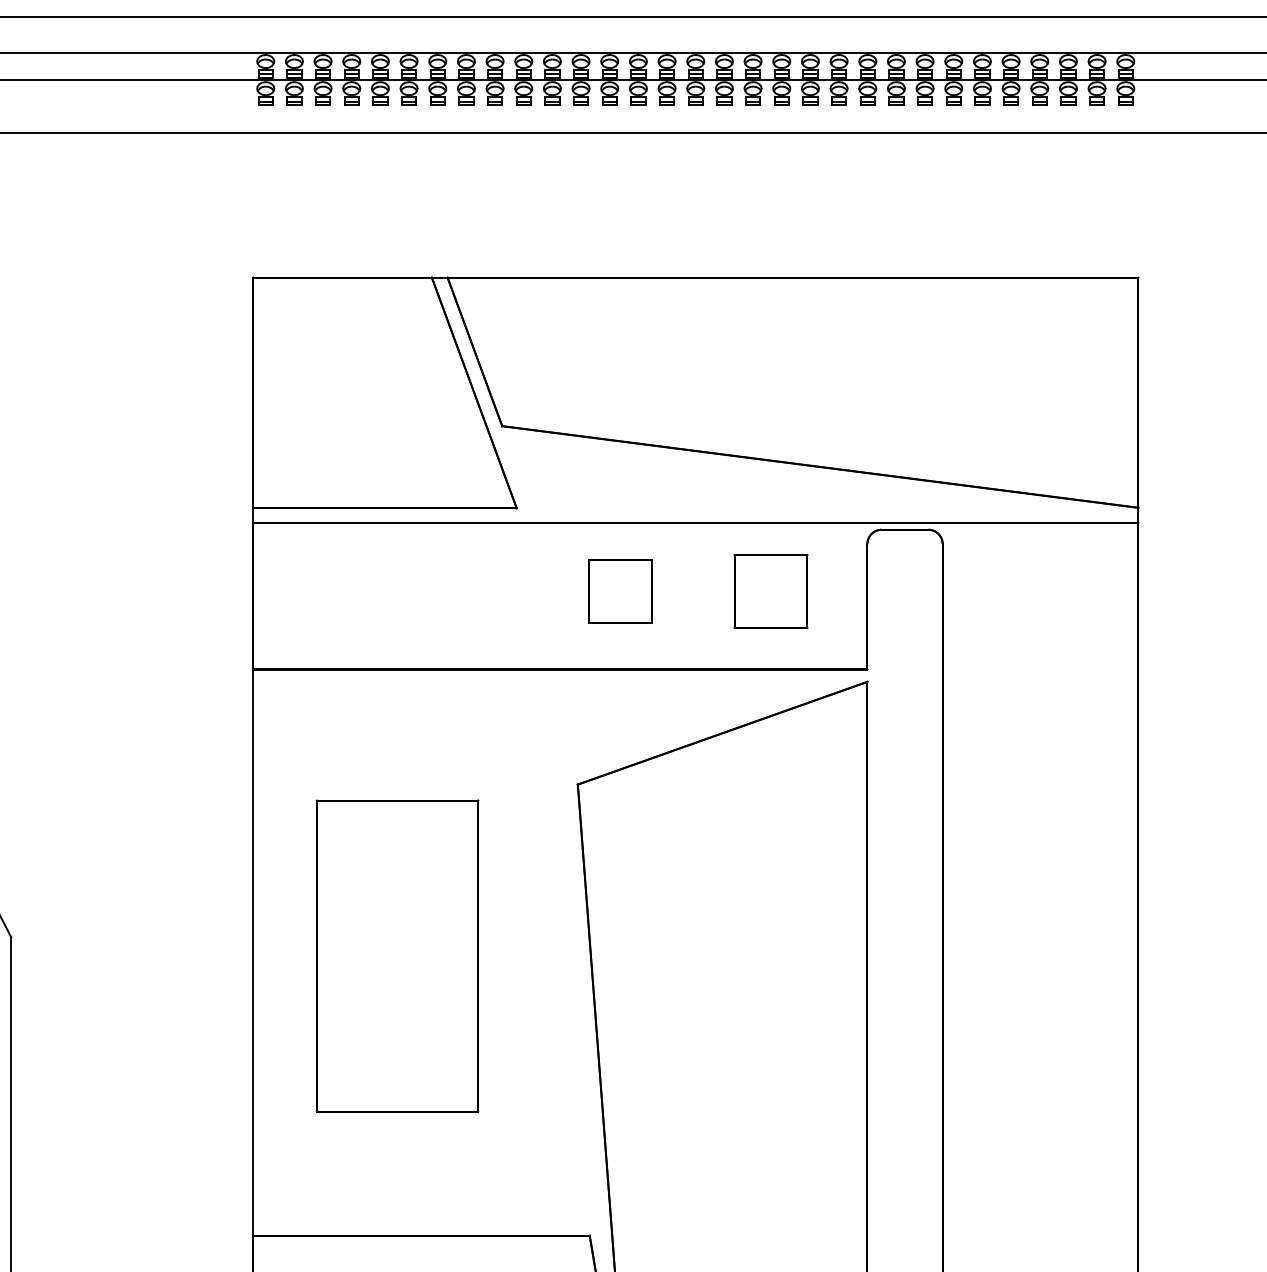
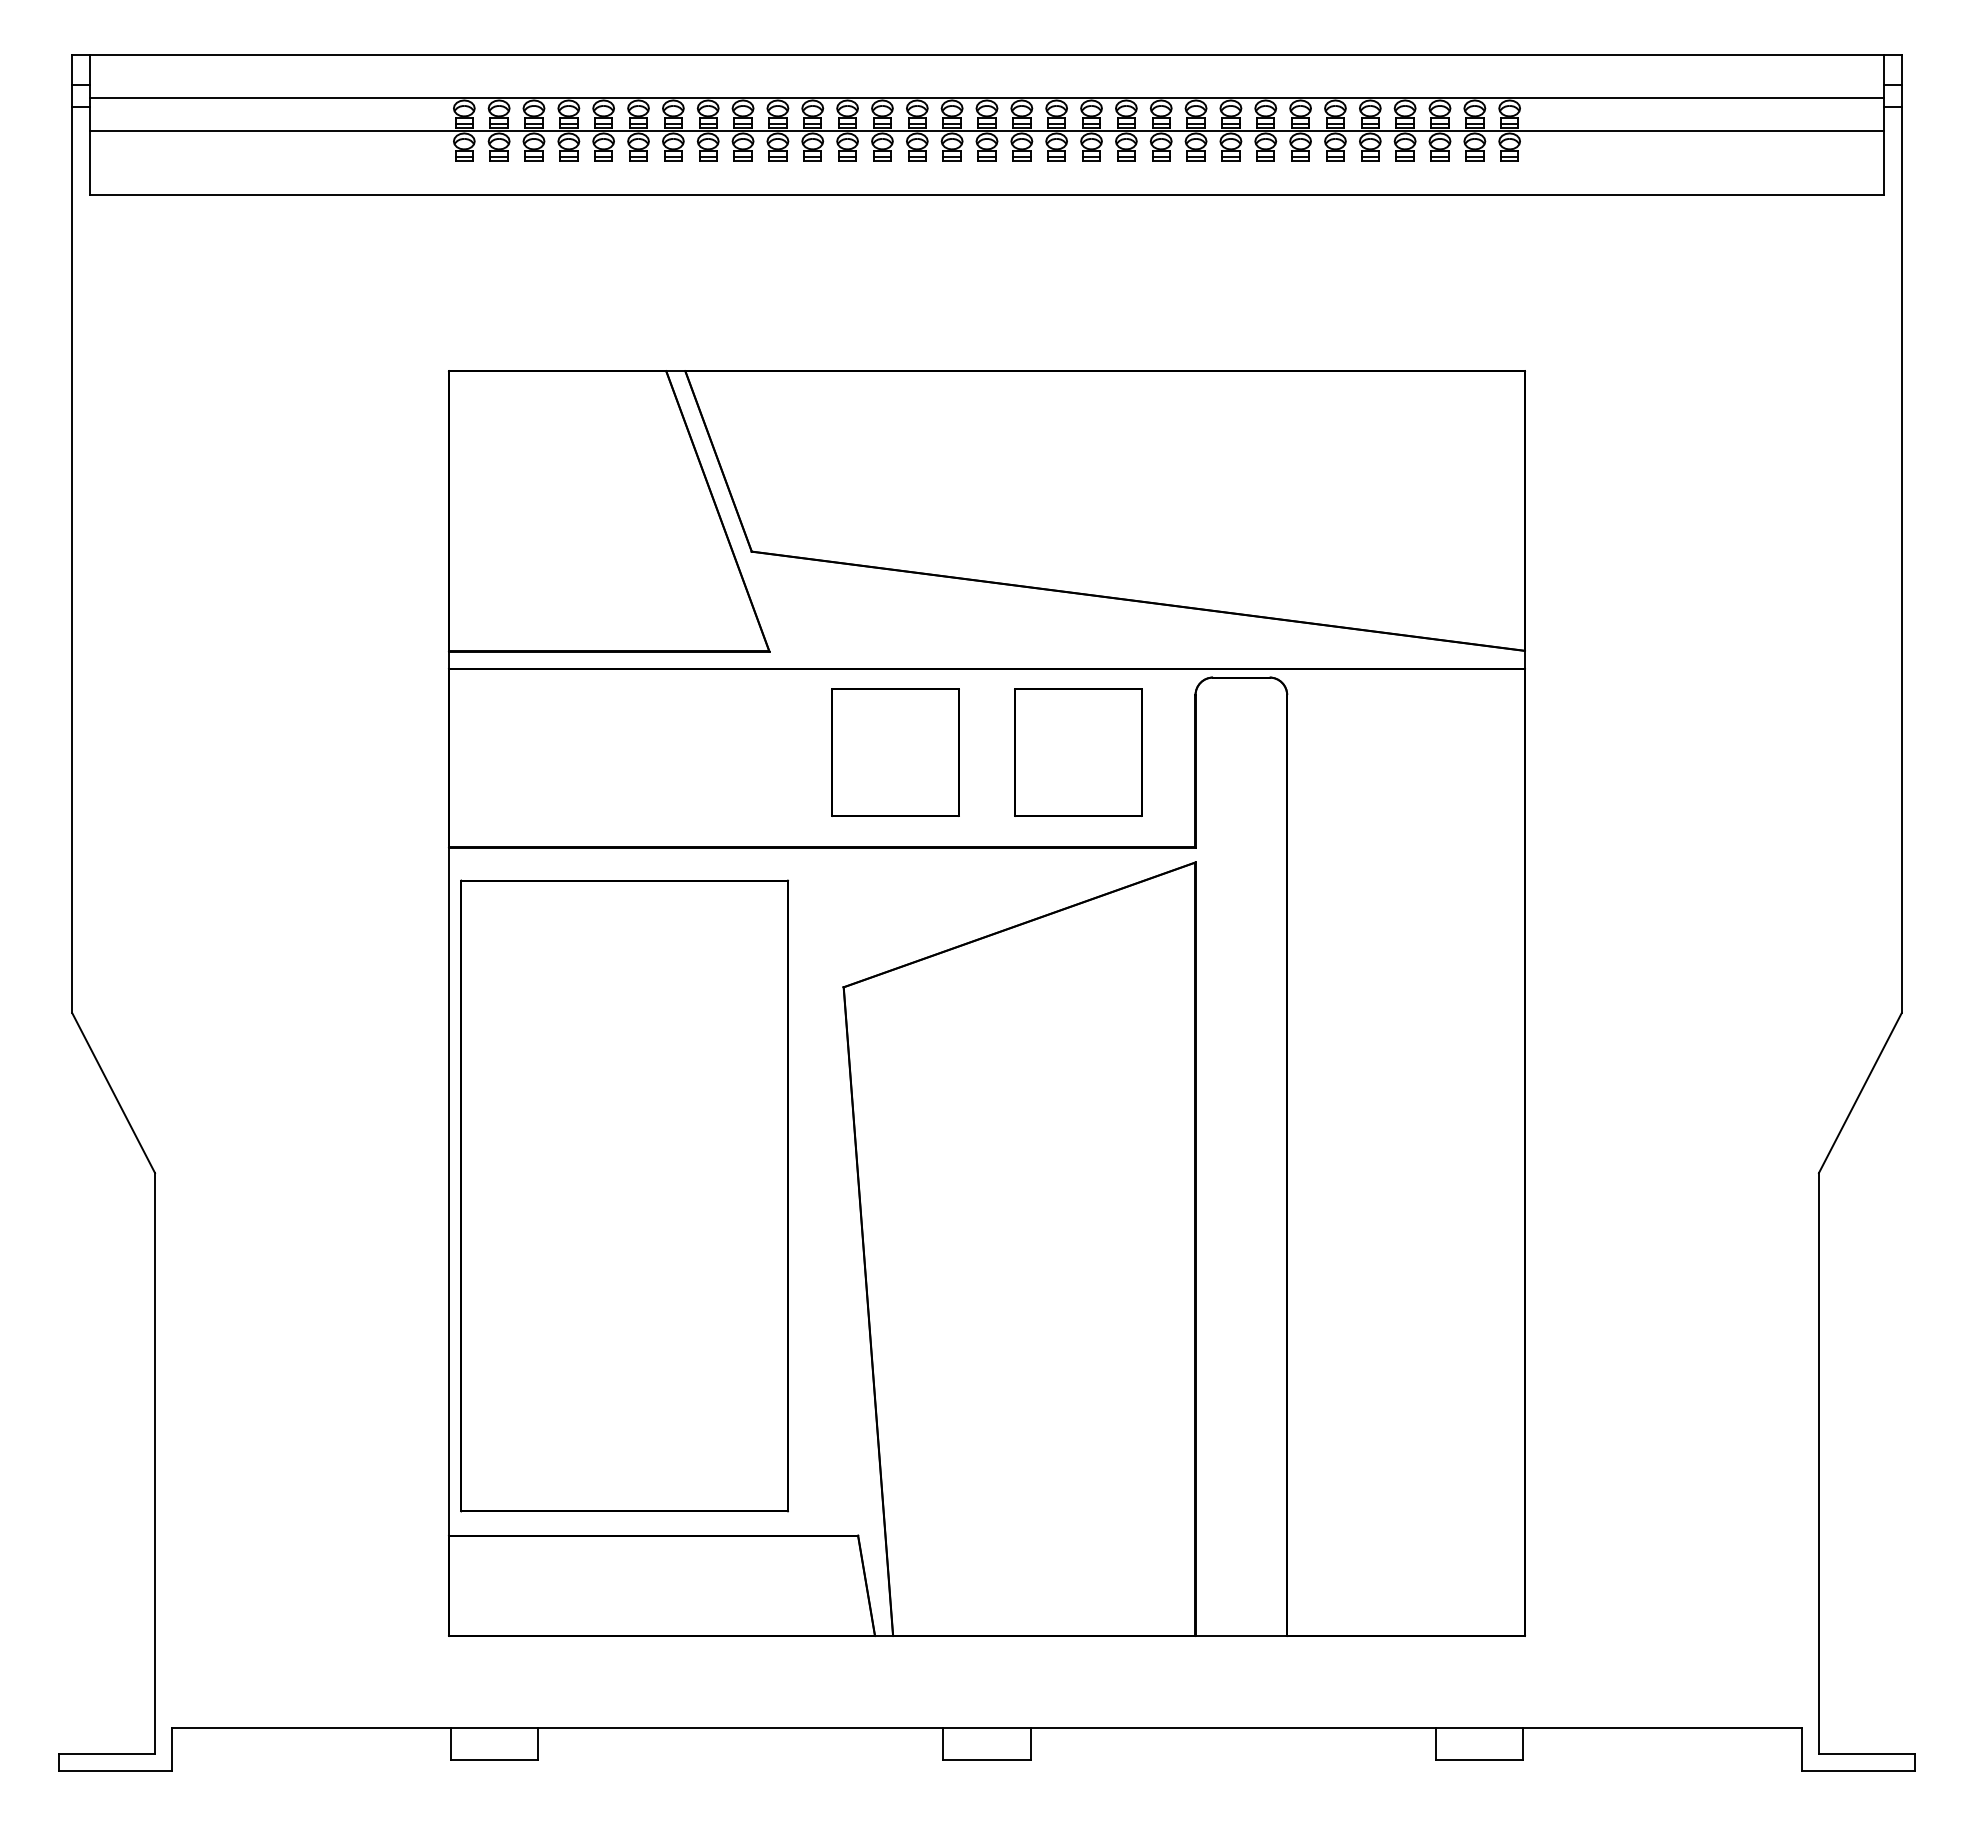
part: (620, 591) -> (895, 752), size x1.67
part: (771, 591) -> (1078, 752), size x1.43
part: (397, 955) -> (624, 1195), size x1.67

